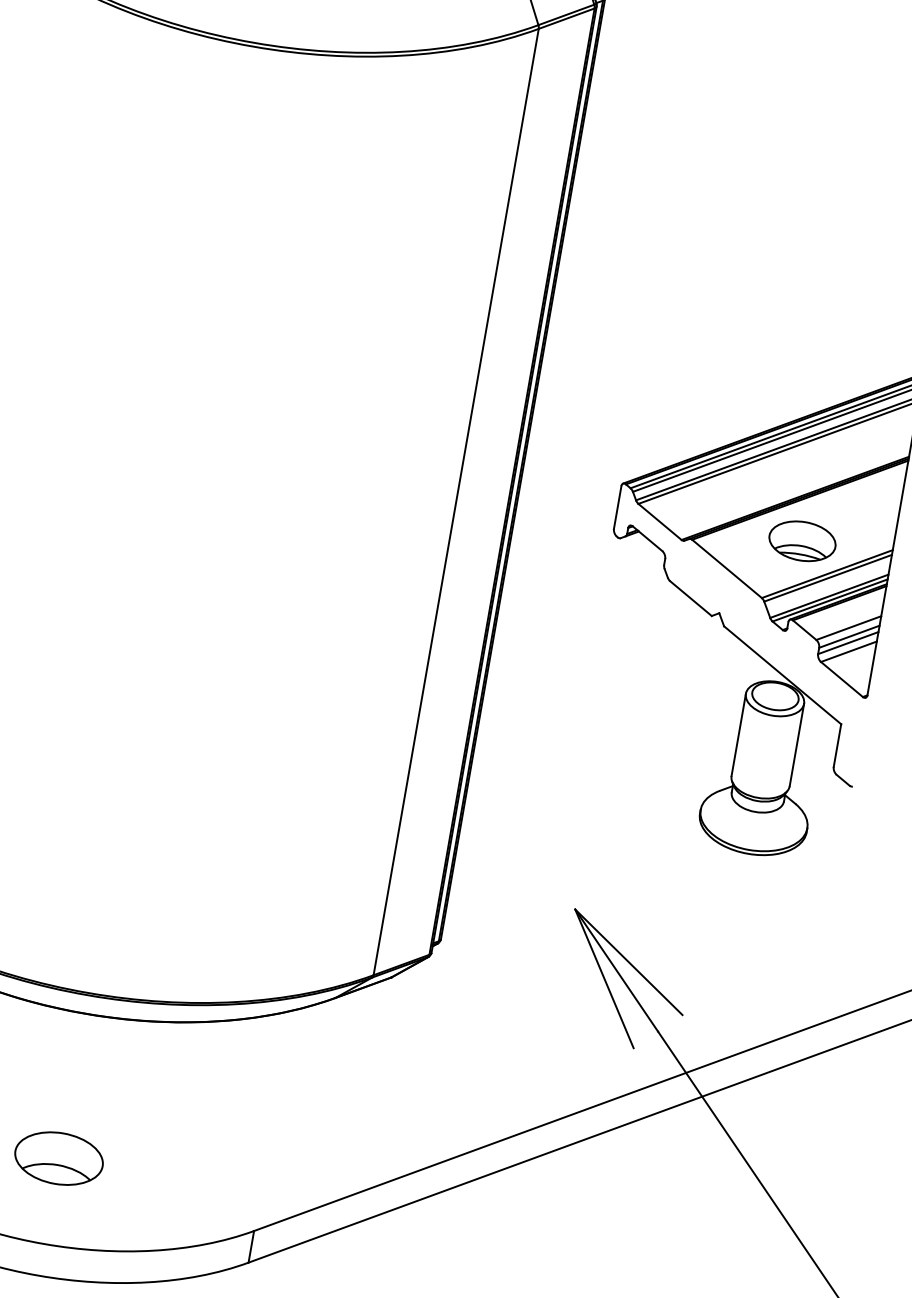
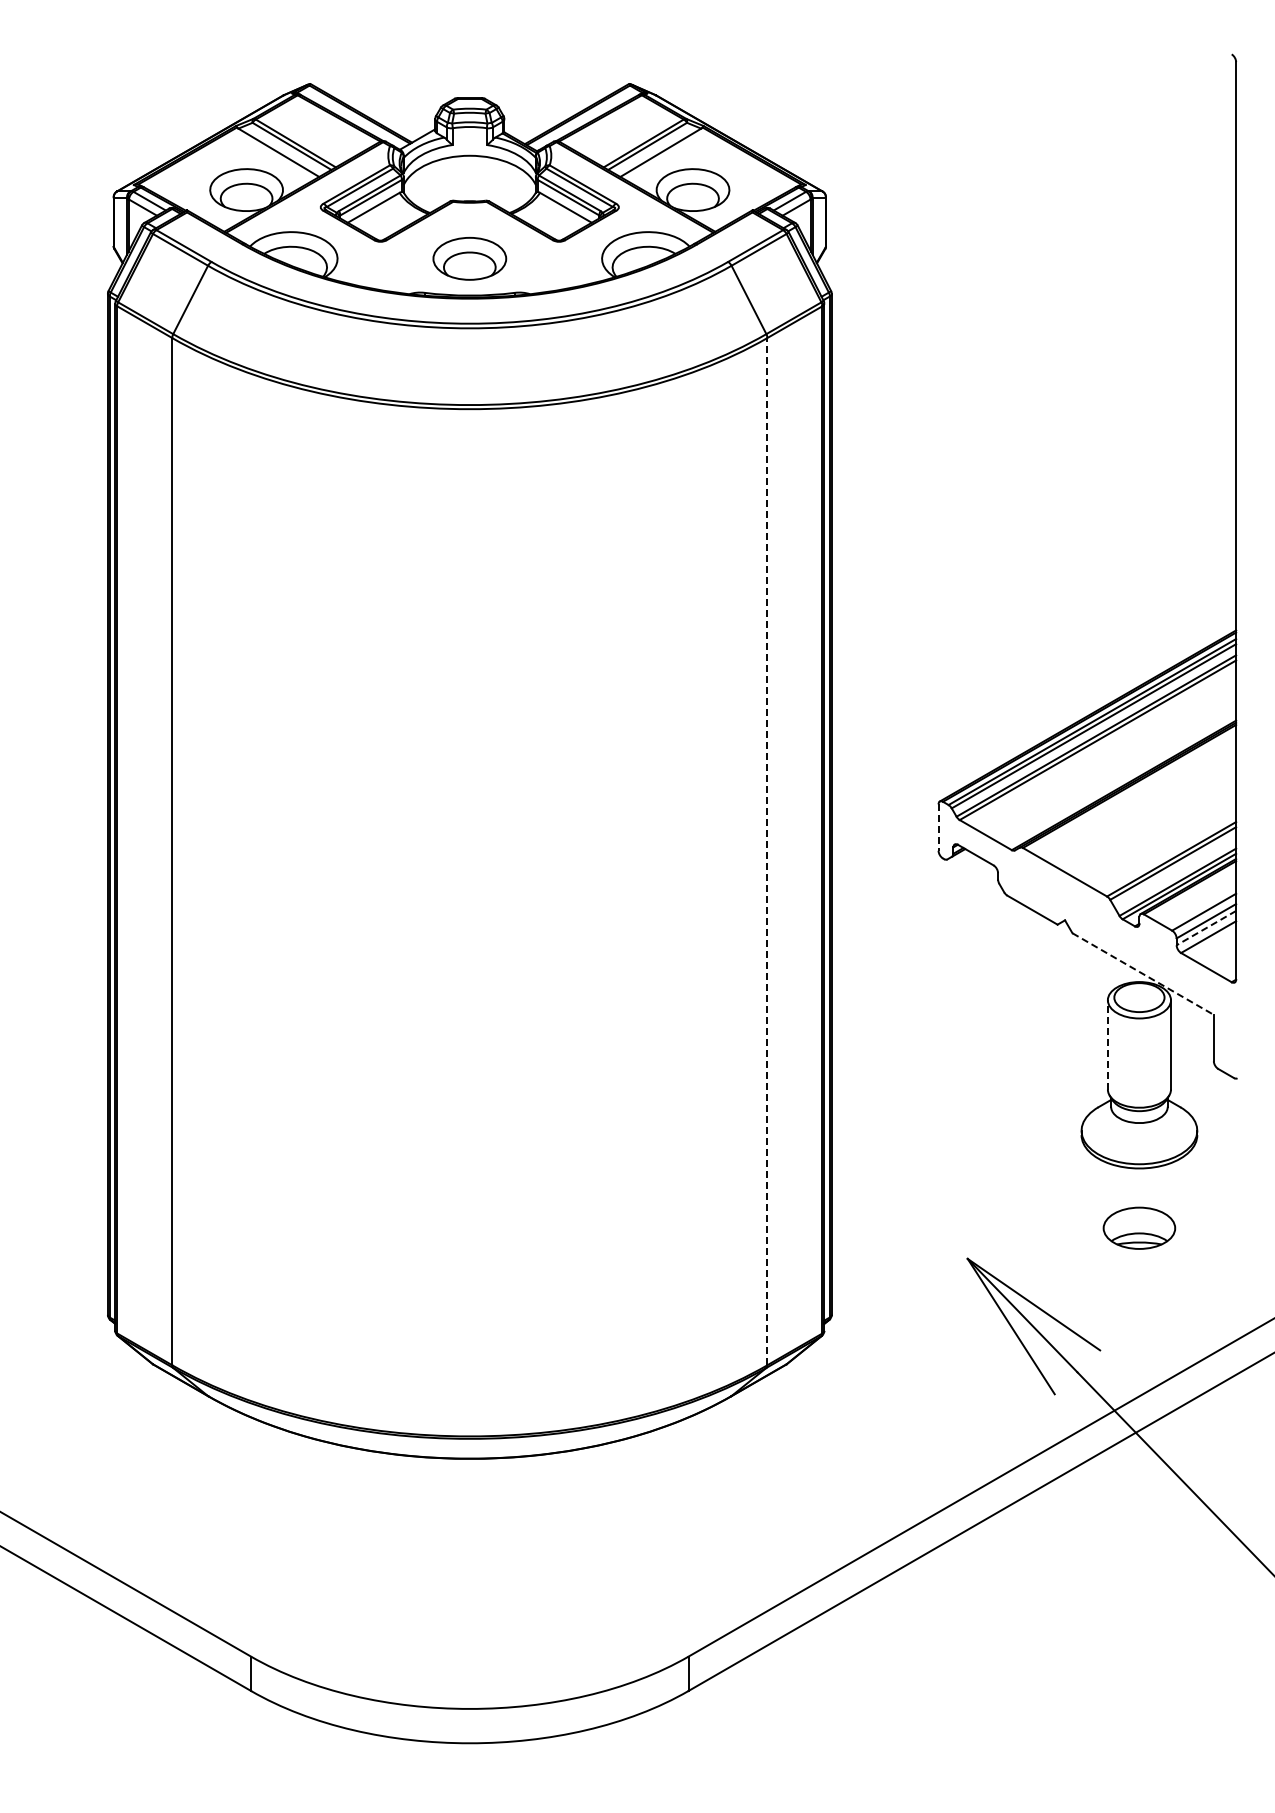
line: (456, 501) -> (767, 851), solid -> dashed
line: (617, 508) -> (938, 828), solid -> dashed
part: (802, 540) -> (1139, 1227), moved
line: (847, 643) -> (1205, 928), solid -> dashed
line: (782, 675) -> (1143, 974), solid -> dashed
line: (738, 734) -> (1107, 1044), solid -> dashed
part: (58, 1158) -> (469, 1616), removed

